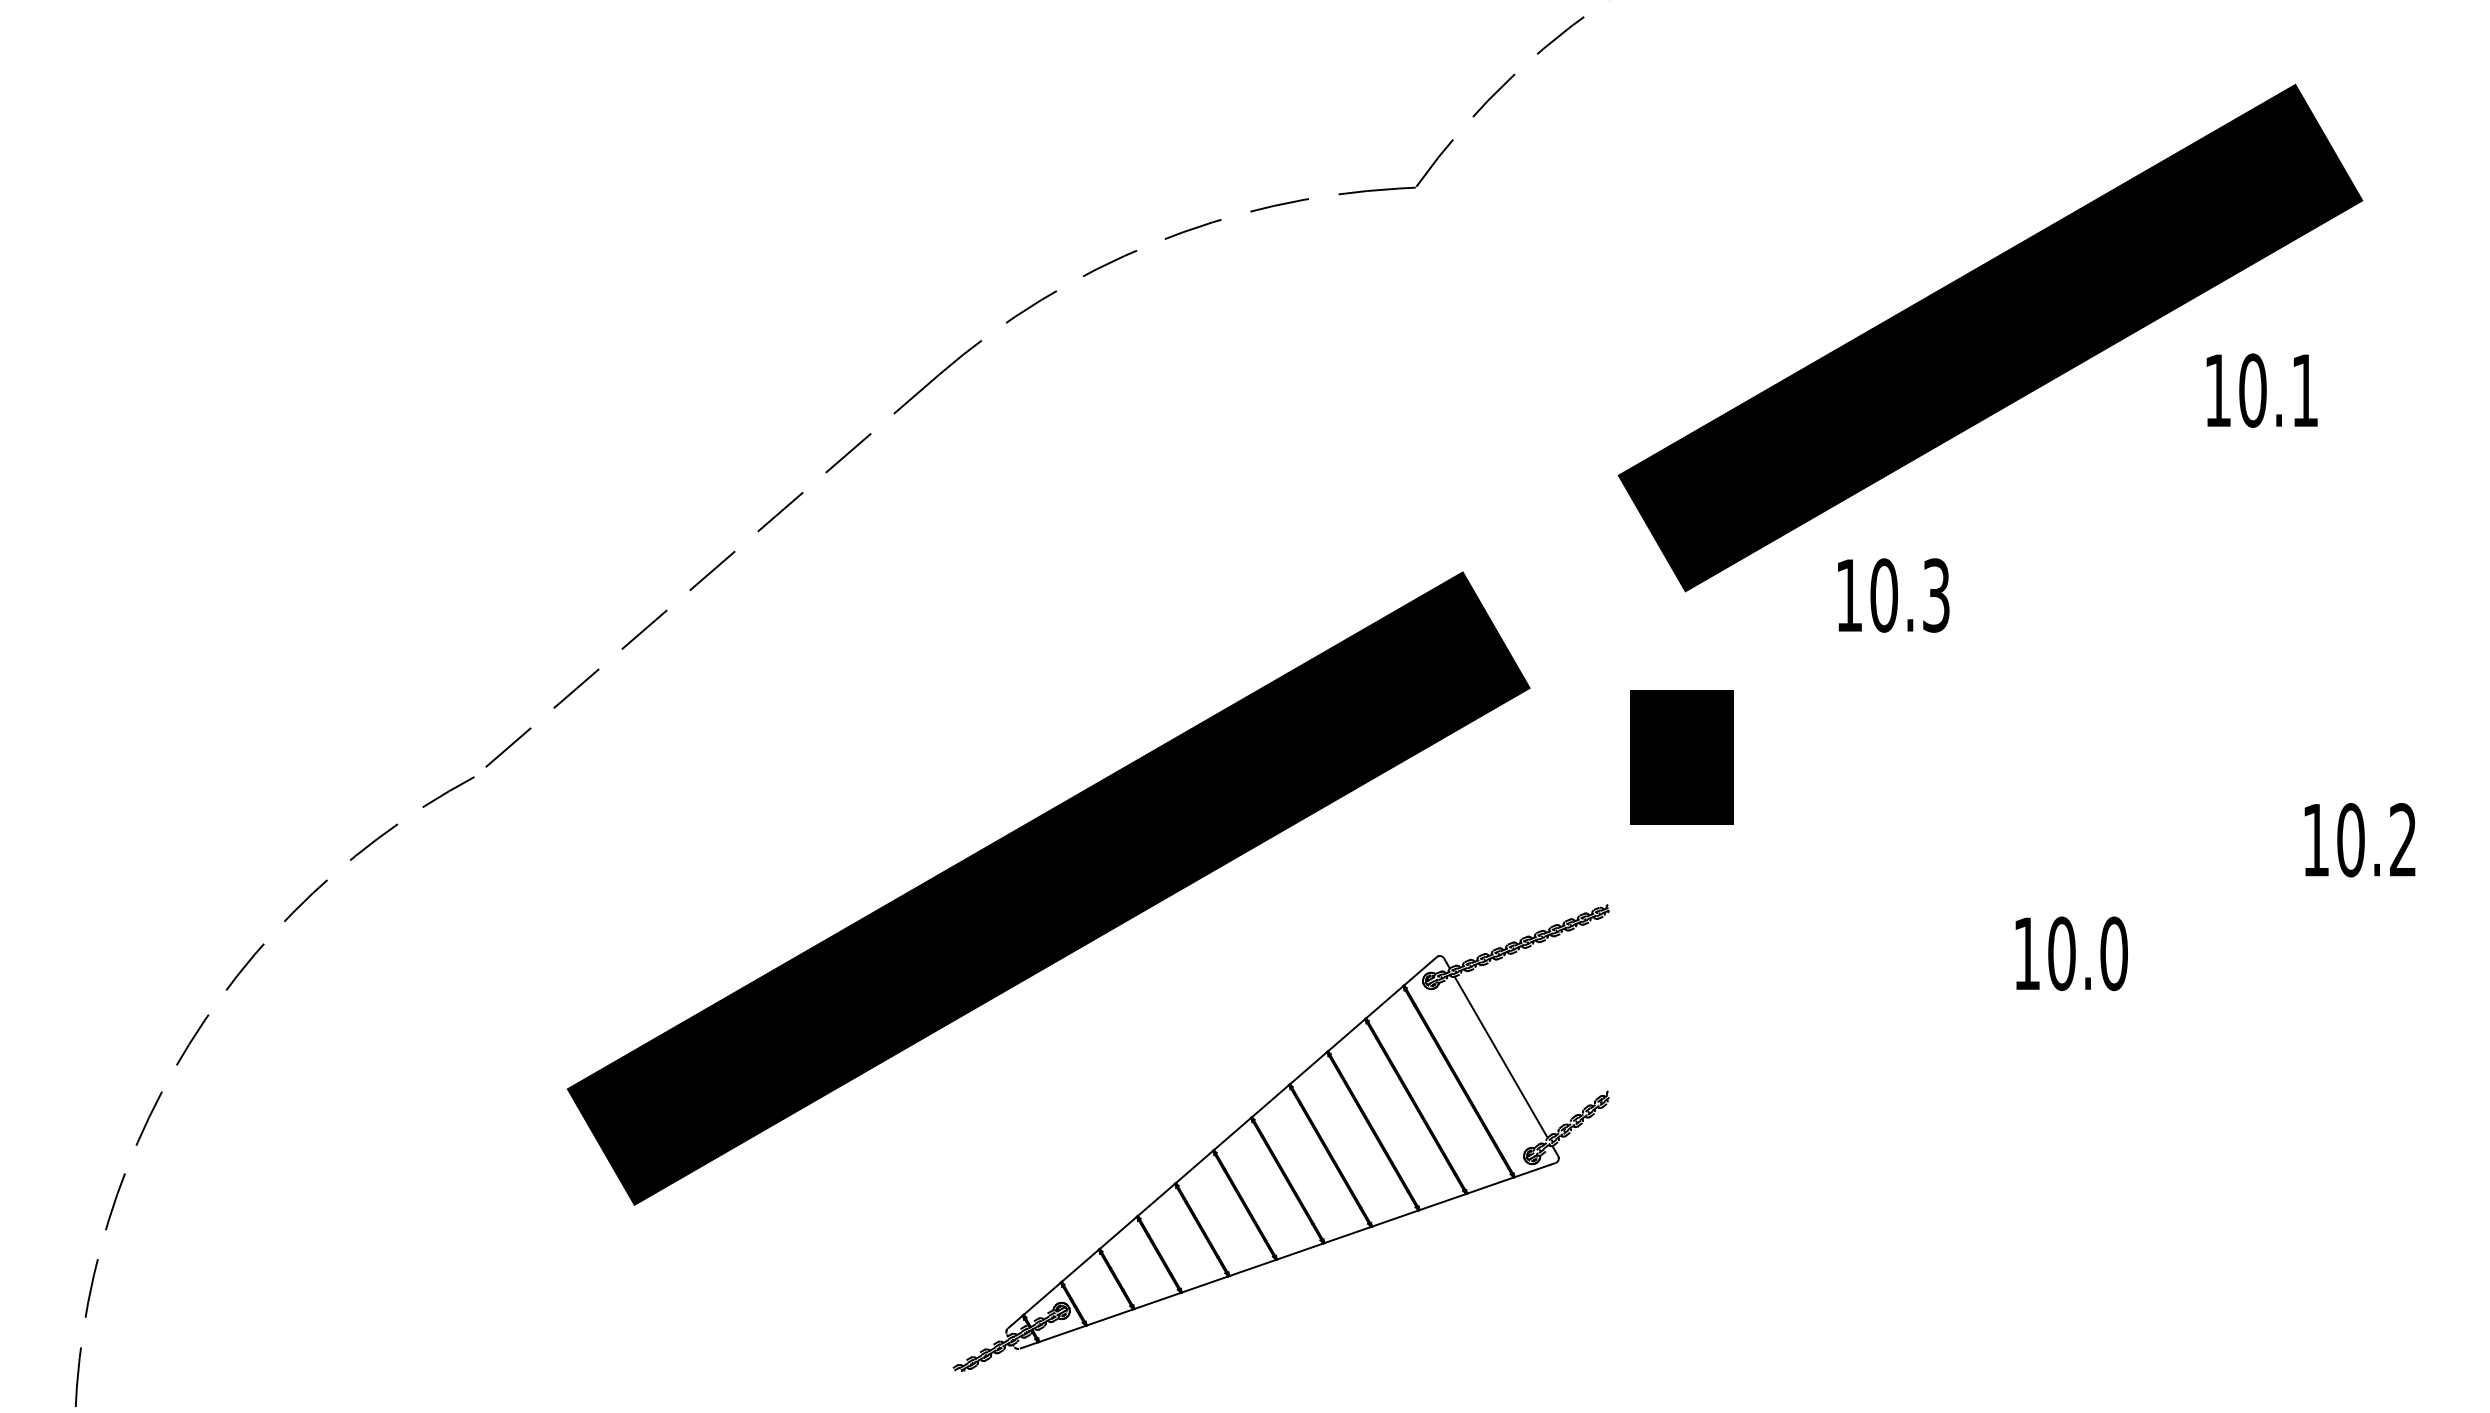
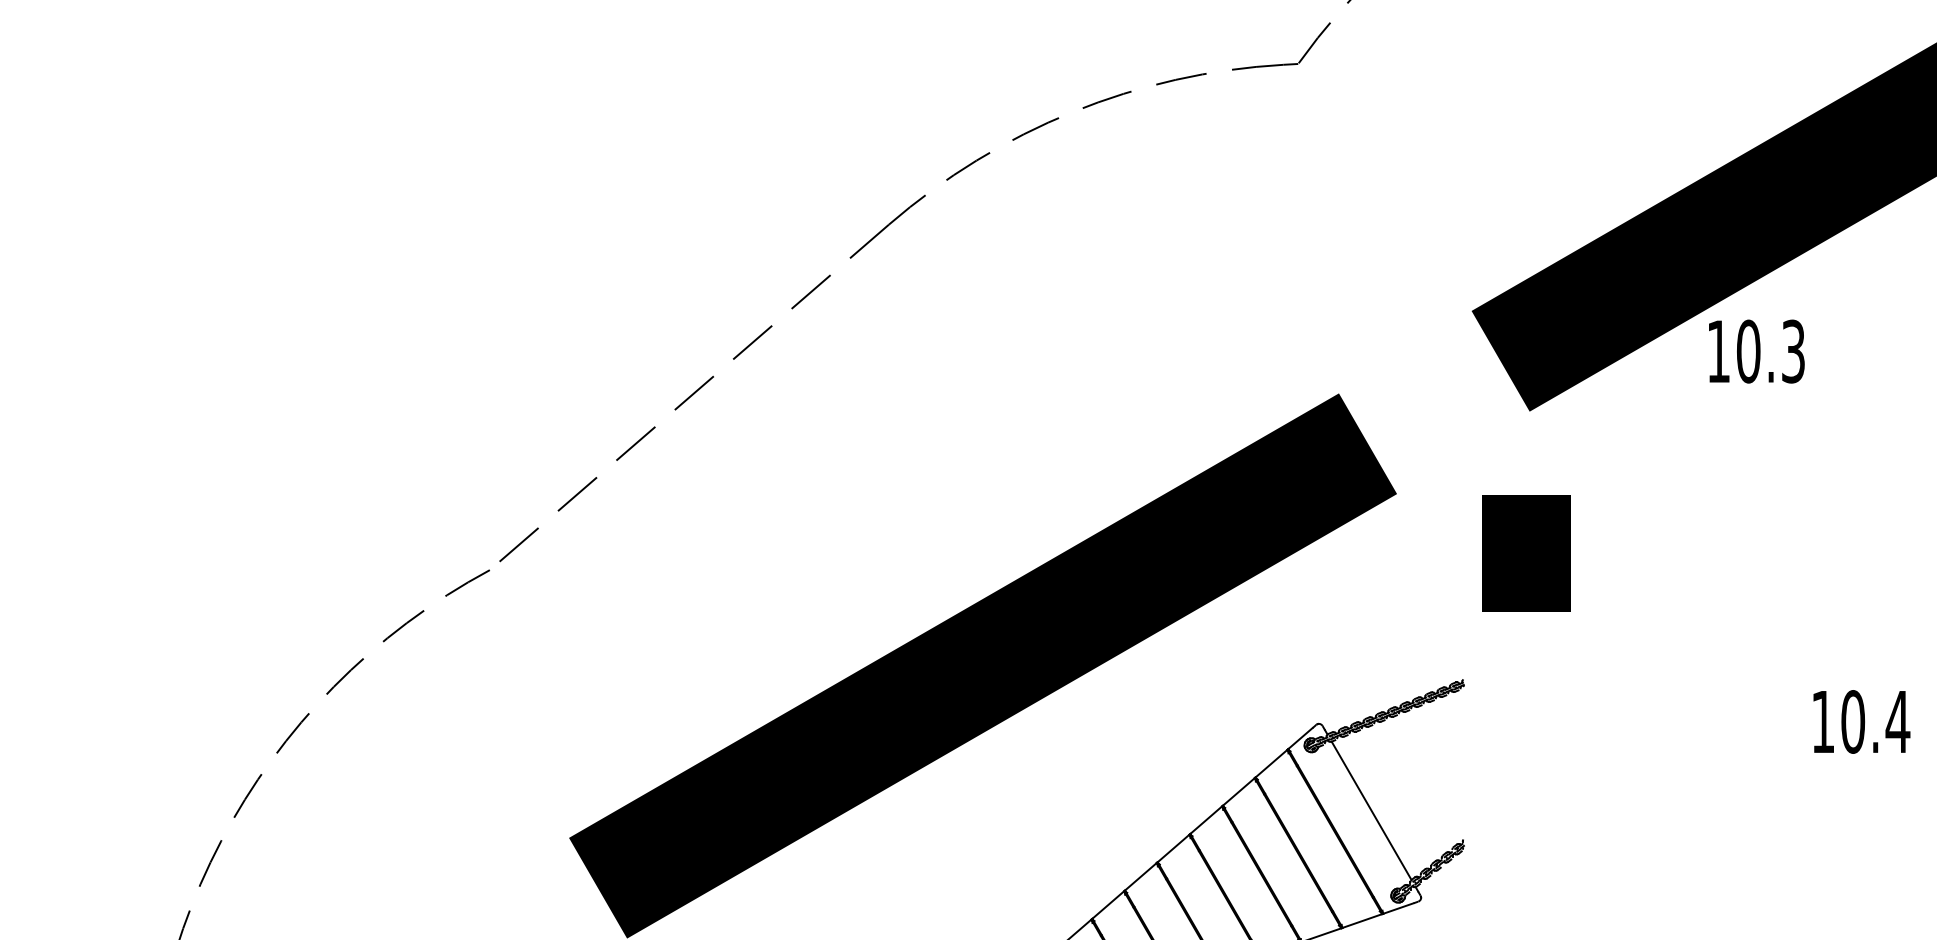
text: (1893, 595) -> (1756, 351), moved
text: (2113, 953) -> (1897, 721), 10.0 -> 10.4

